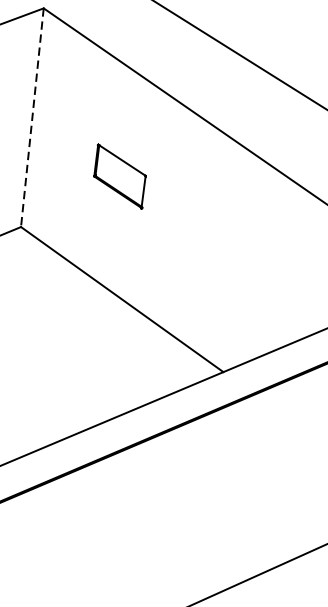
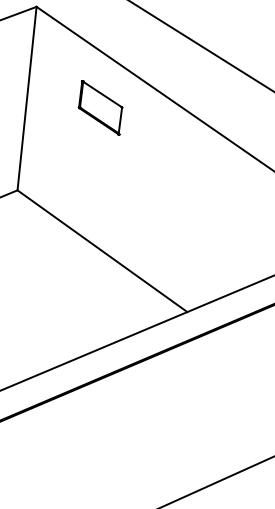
line: (32, 118) -> (27, 99), dashed -> solid
part: (119, 175) -> (100, 107), moved

